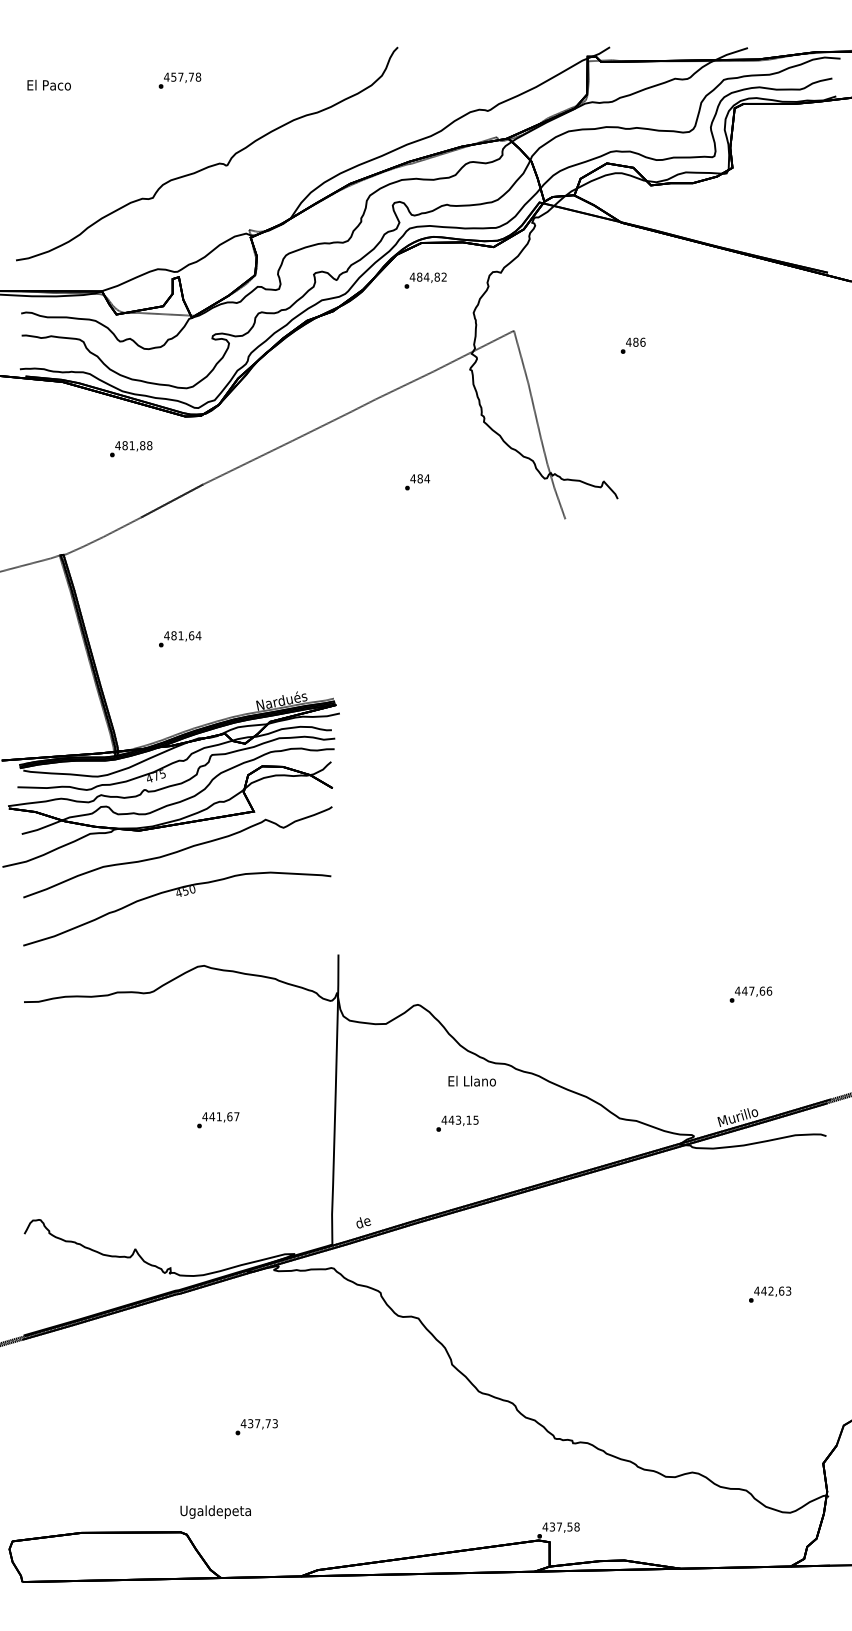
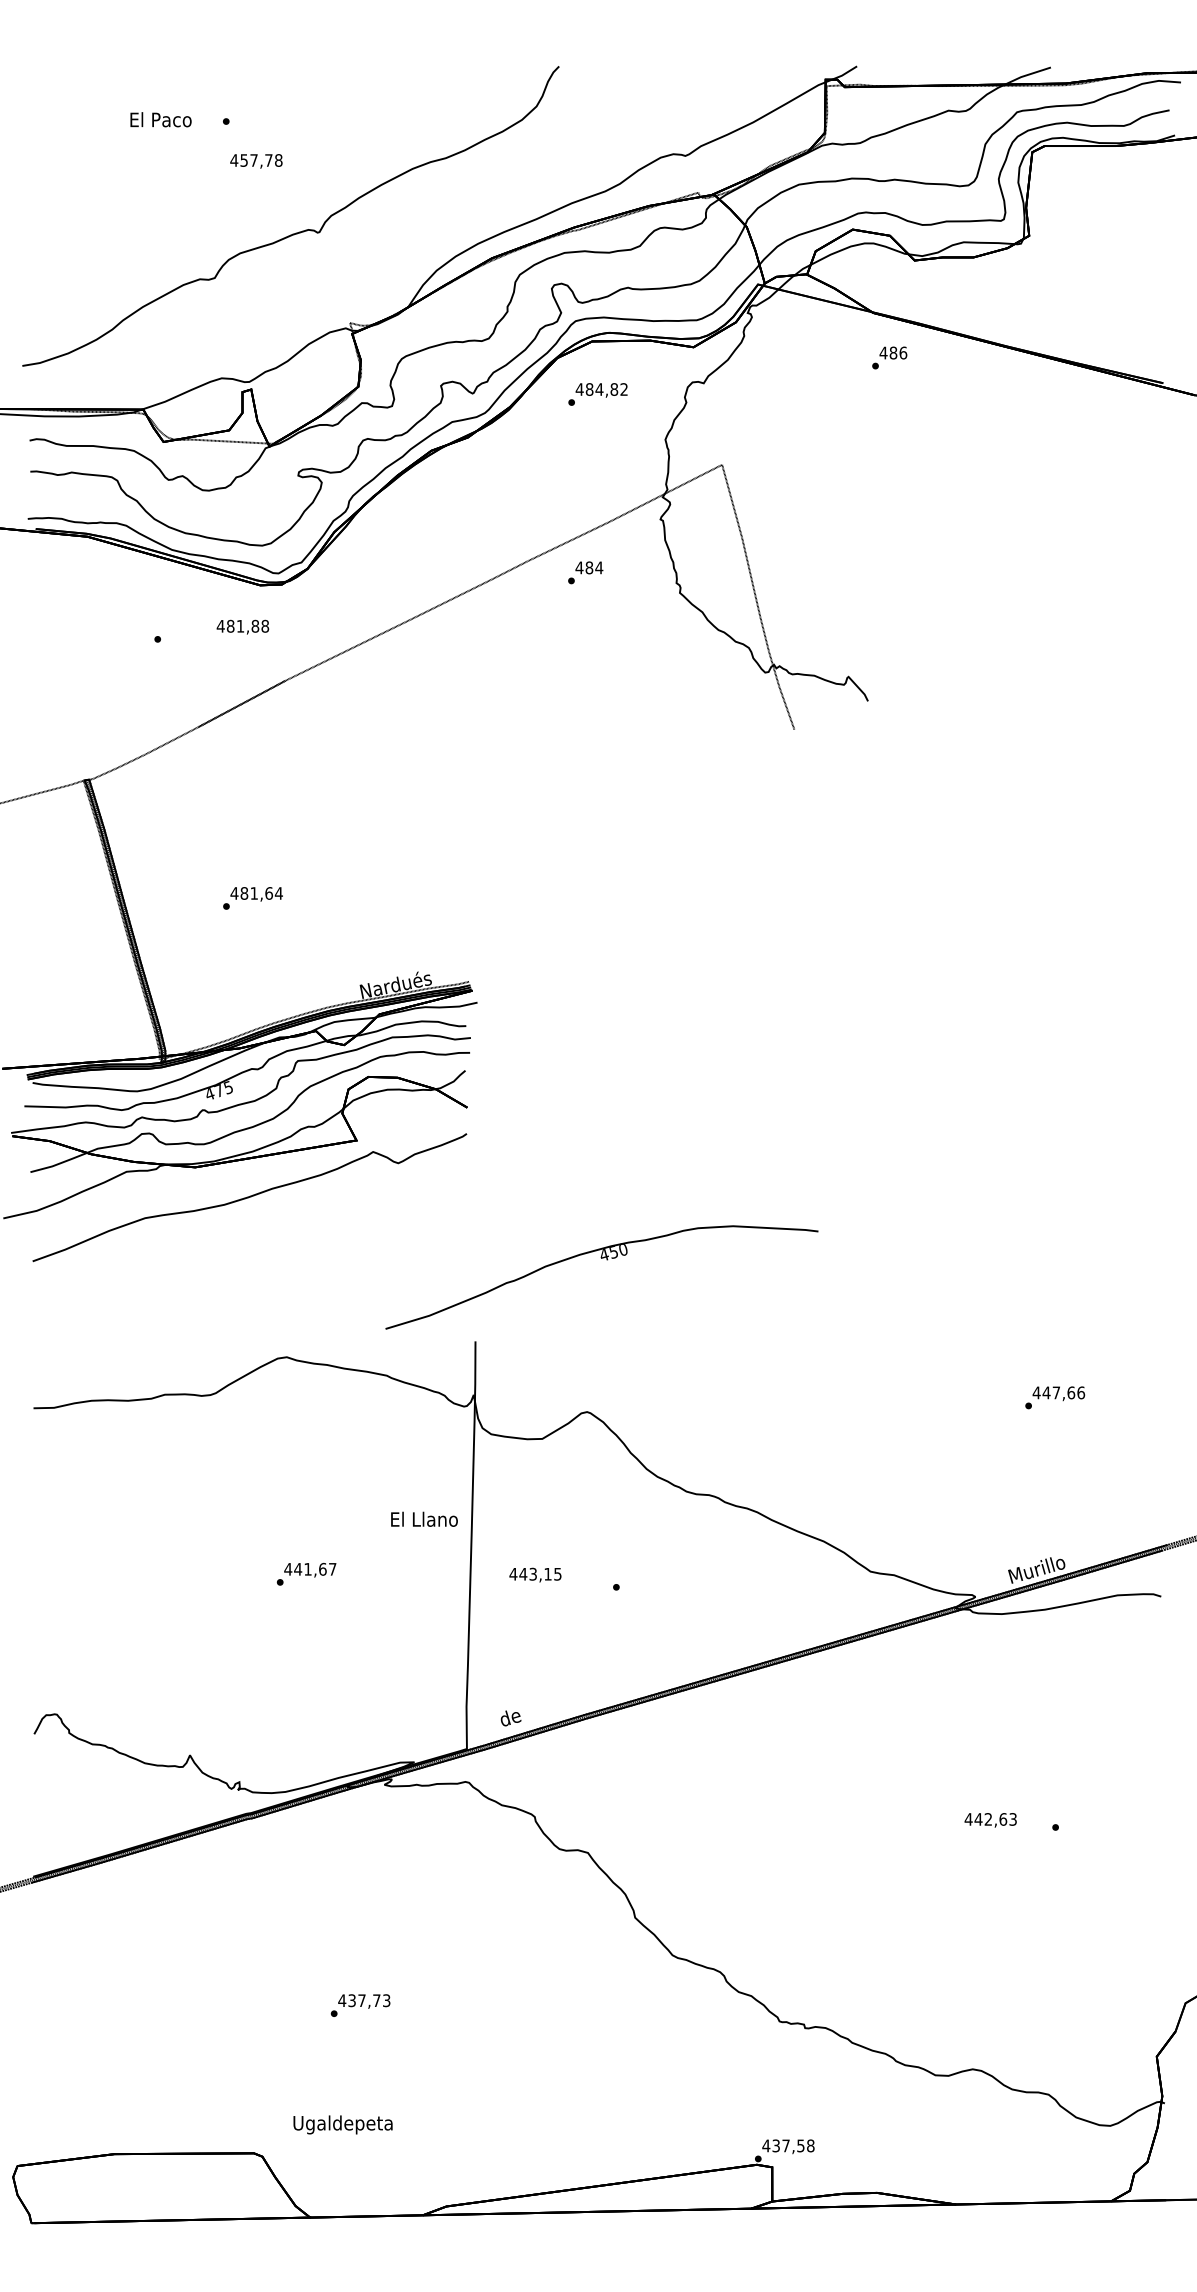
text: (182, 77) -> (256, 161), moved
text: (48, 85) -> (160, 119), moved
text: (633, 345) -> (889, 357), moved
text: (133, 445) -> (242, 626), moved
text: (417, 482) -> (585, 572), moved
part: (181, 896) -> (607, 1260), moved
text: (472, 1080) -> (424, 1518), moved
text: (460, 1120) -> (535, 1574), moved
text: (772, 1291) -> (990, 1820), moved
text: (215, 1511) -> (342, 2124), moved

